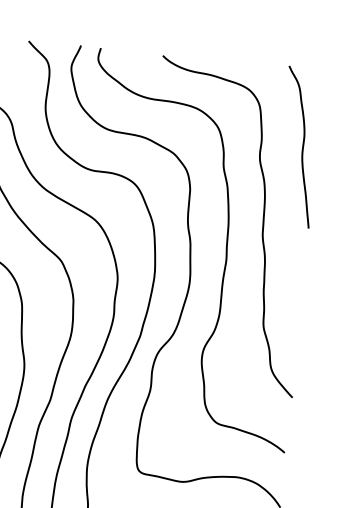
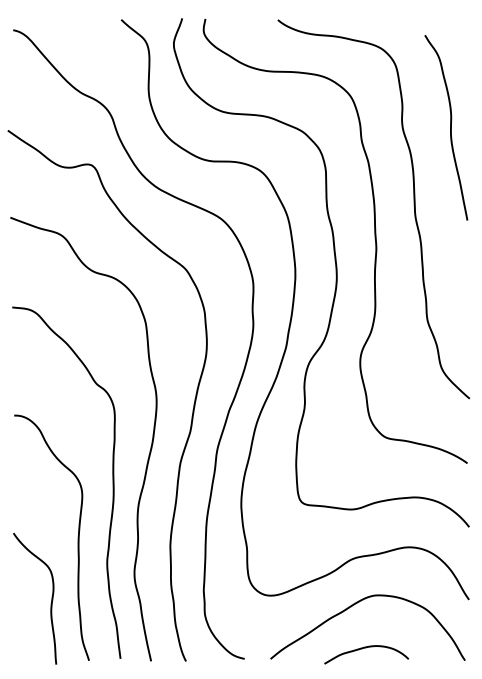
curve: (302, 147) -> (450, 127), moved

